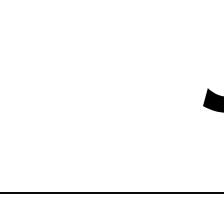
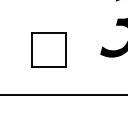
part: (91, 95) -> (48, 49), added

